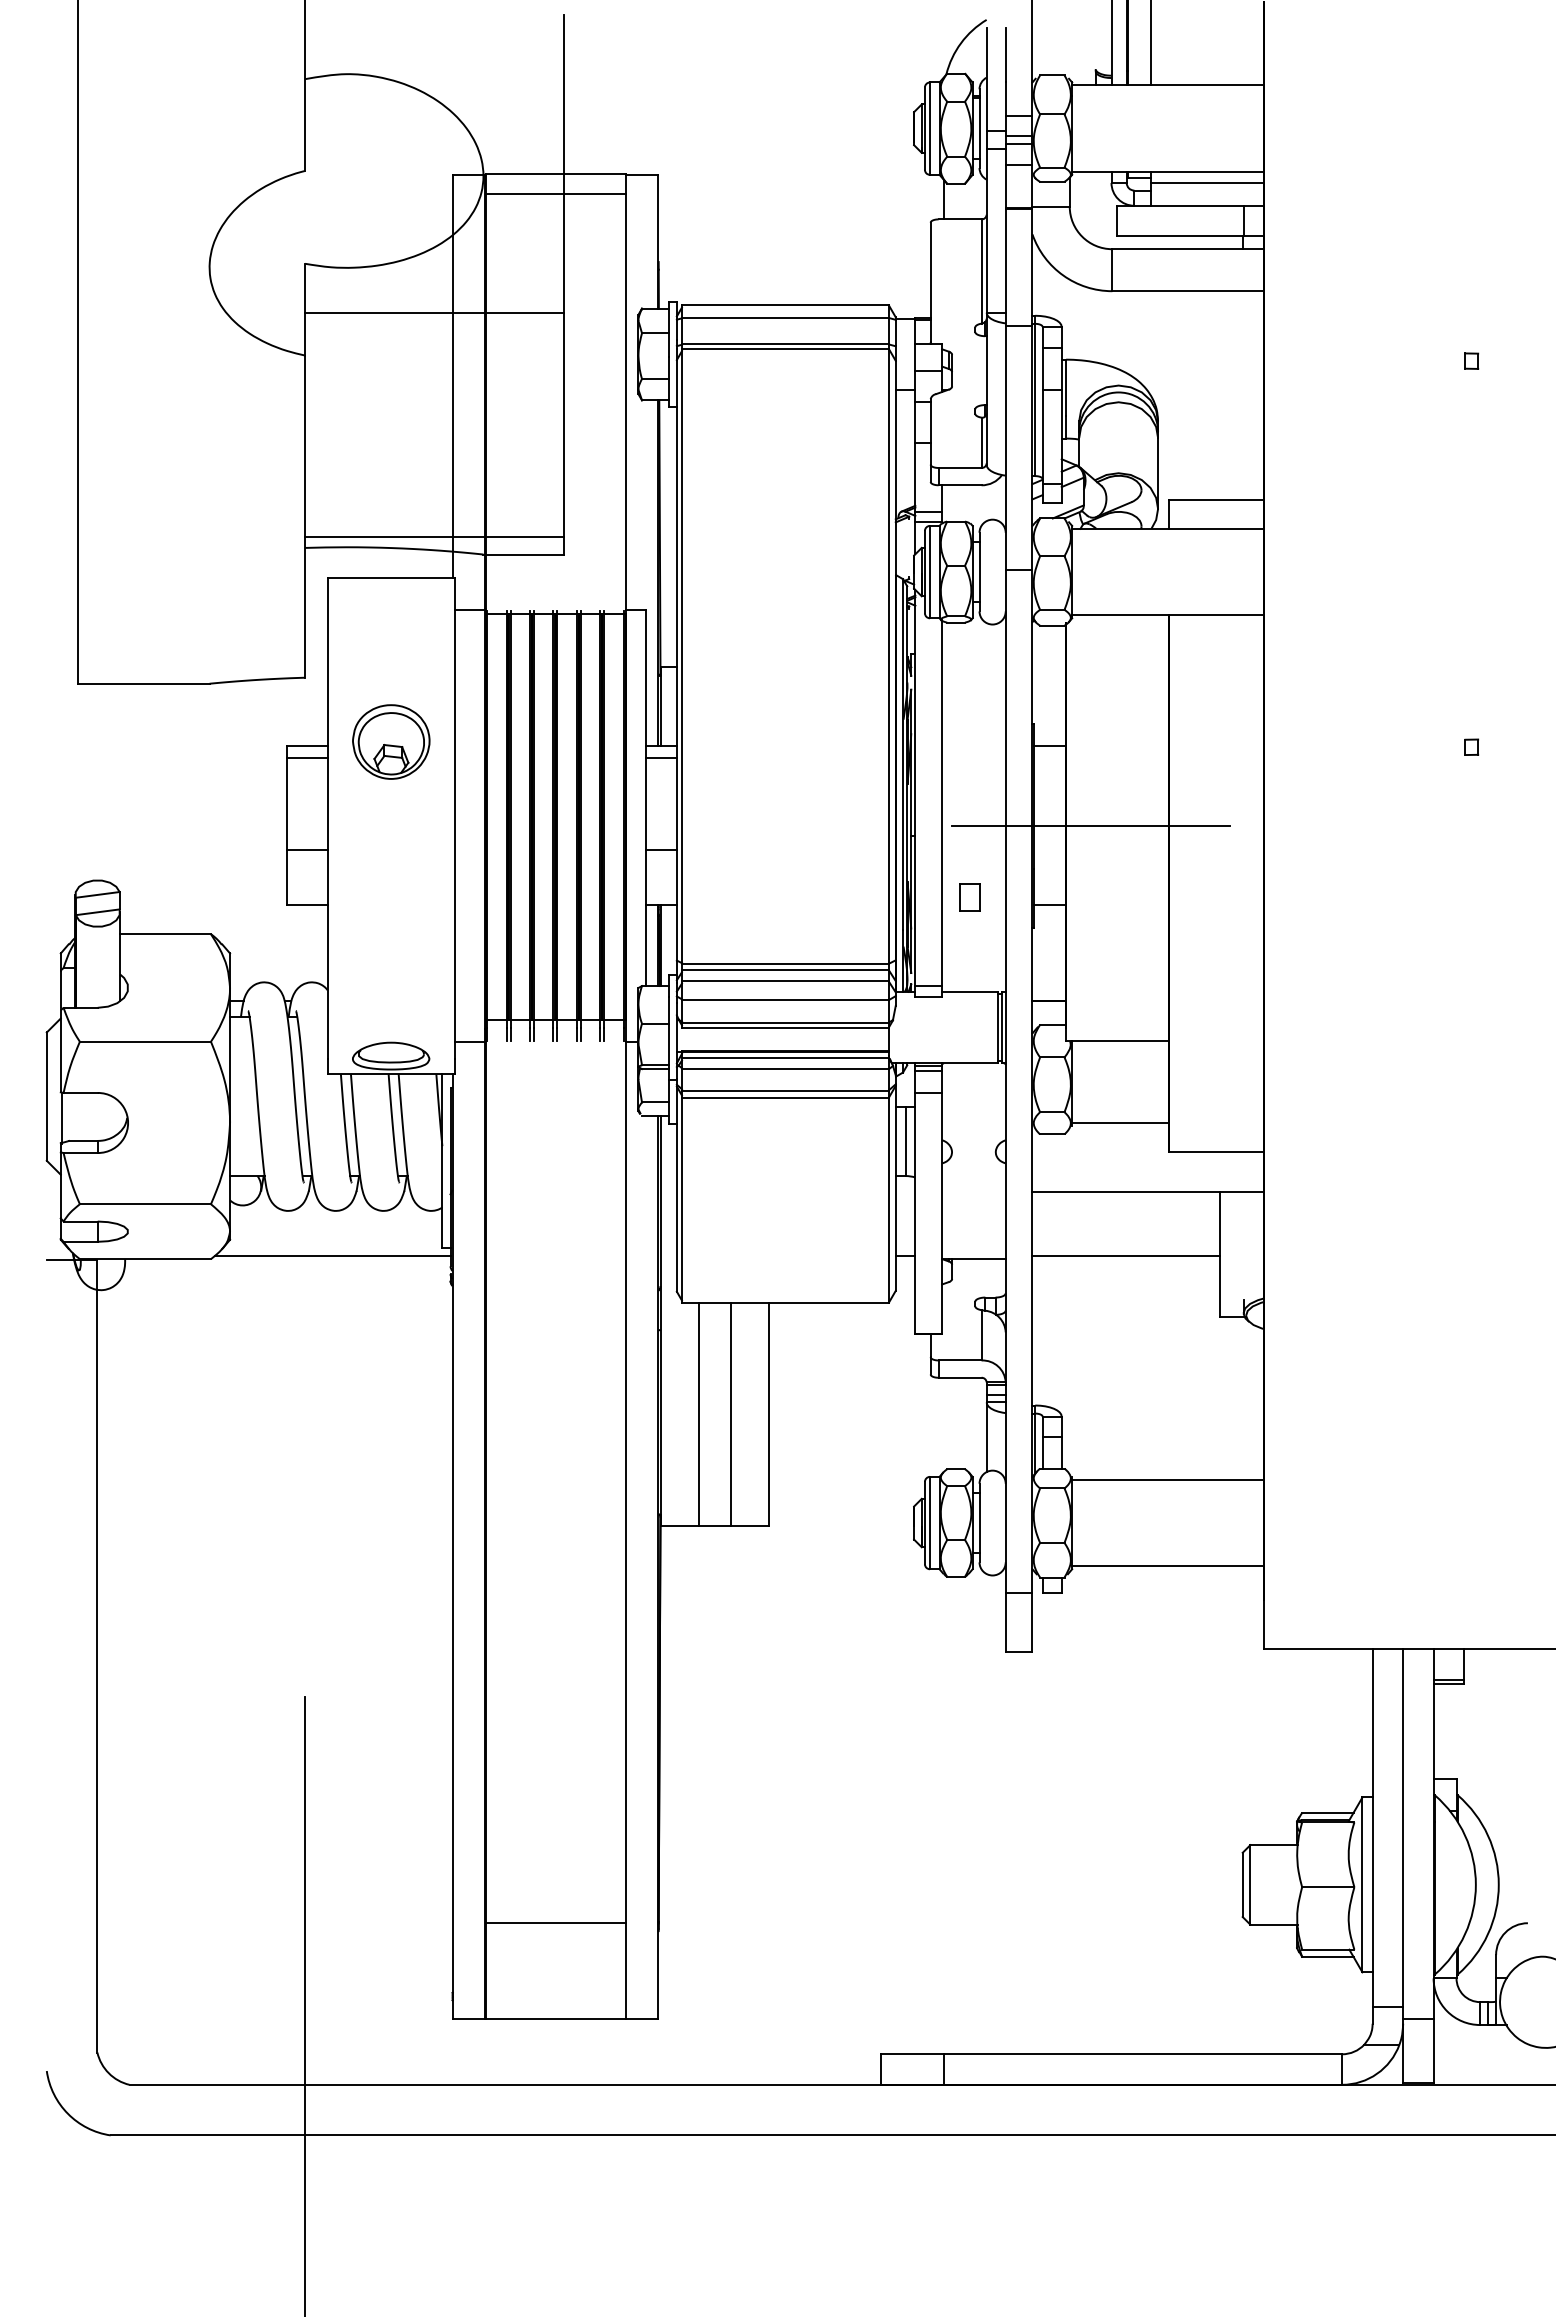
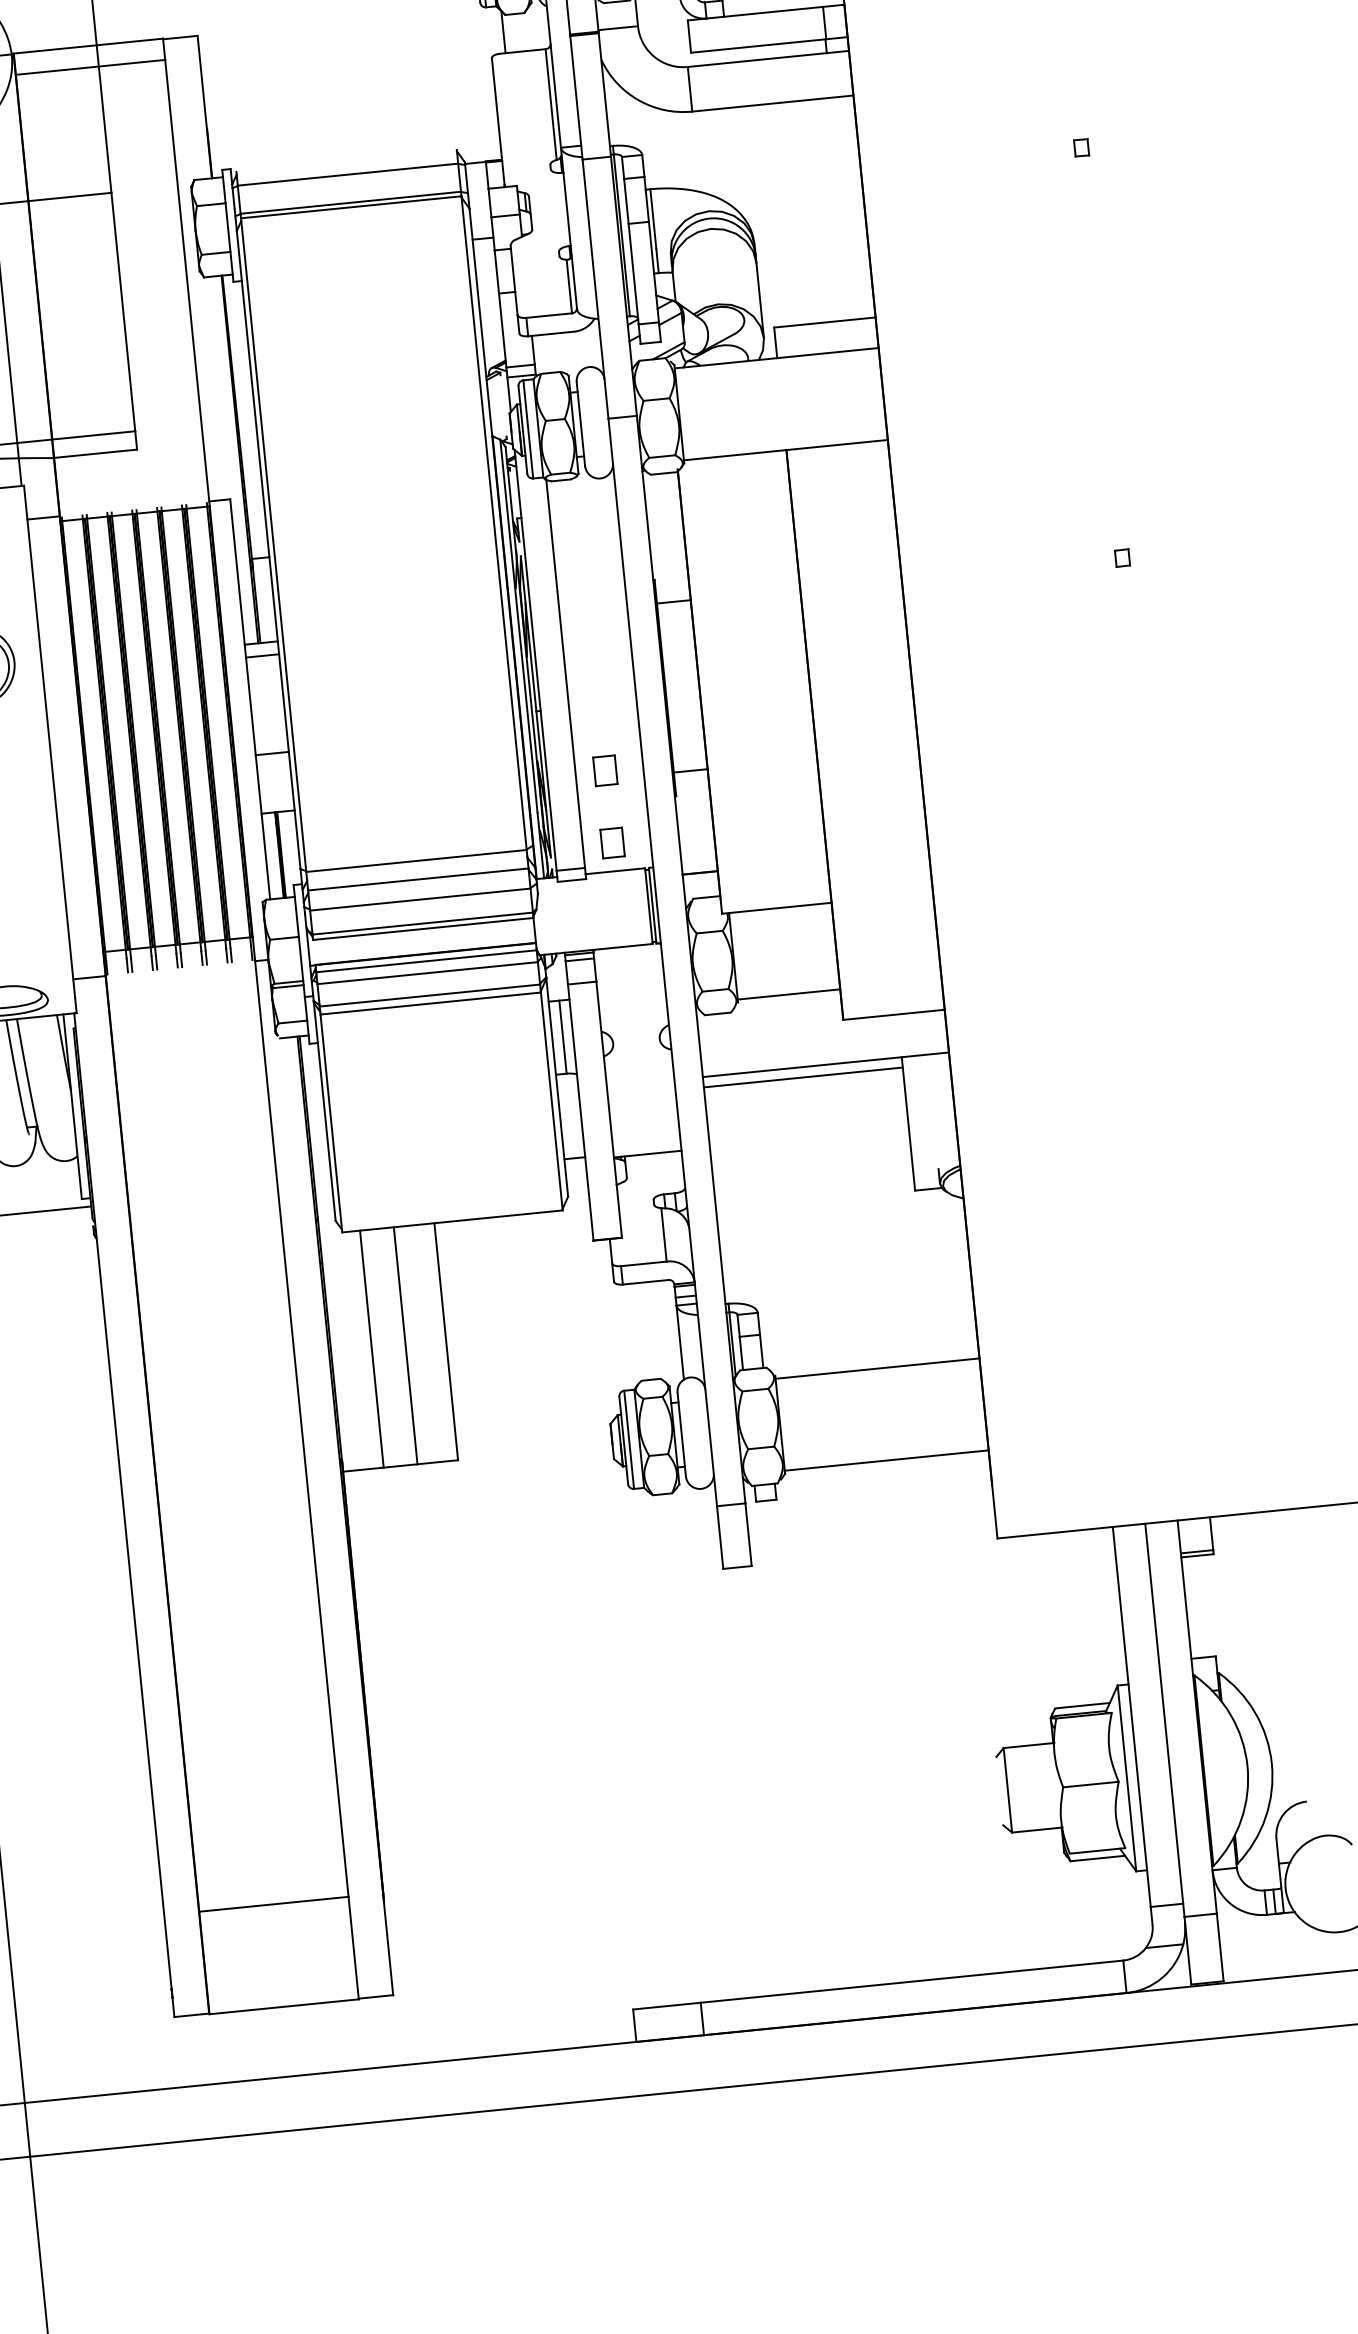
line: (785, 305) -> (346, 161), removed
line: (1090, 825) -> (725, 681), removed
part: (969, 965) -> (611, 843), added
line: (785, 969) -> (416, 866), removed
line: (1125, 1255) -> (802, 1077), moved
line: (1242, 1884) -> (999, 1790), removed

